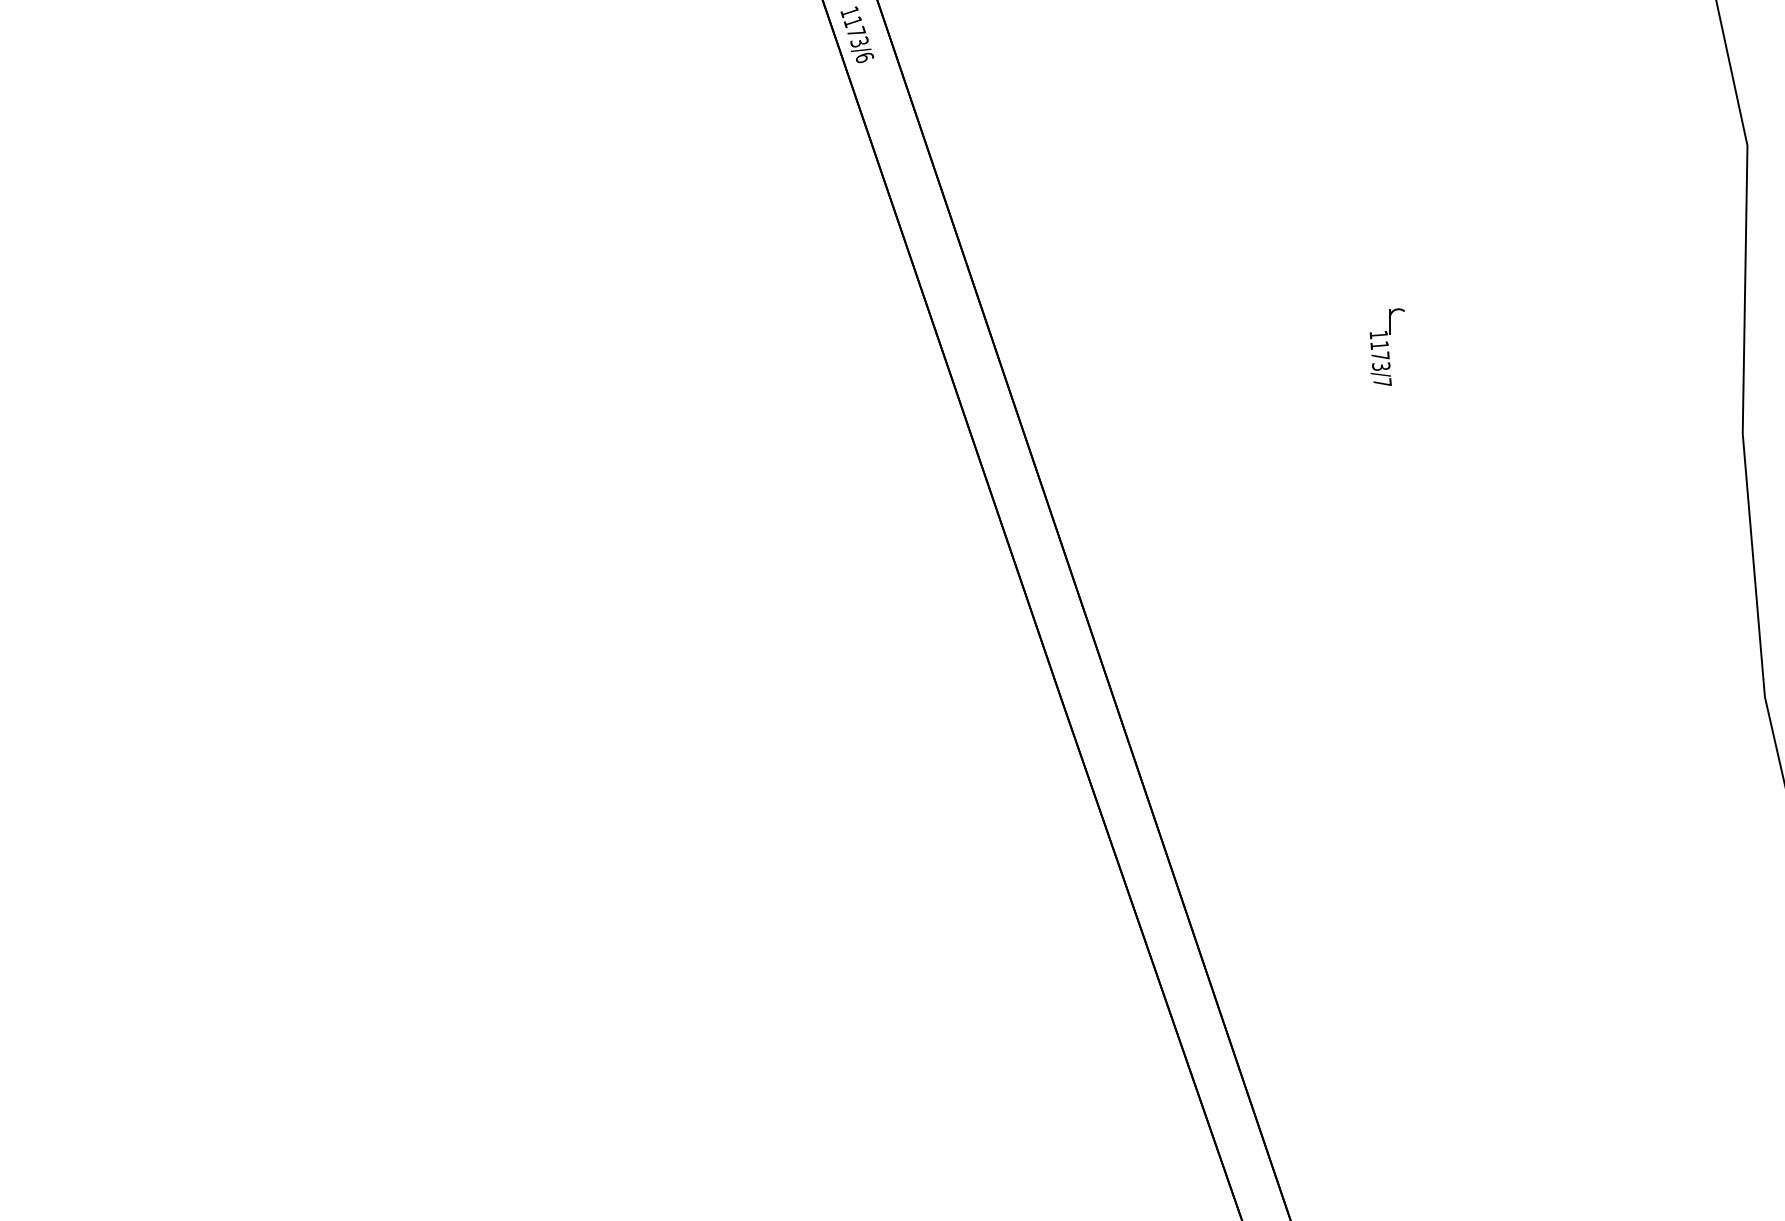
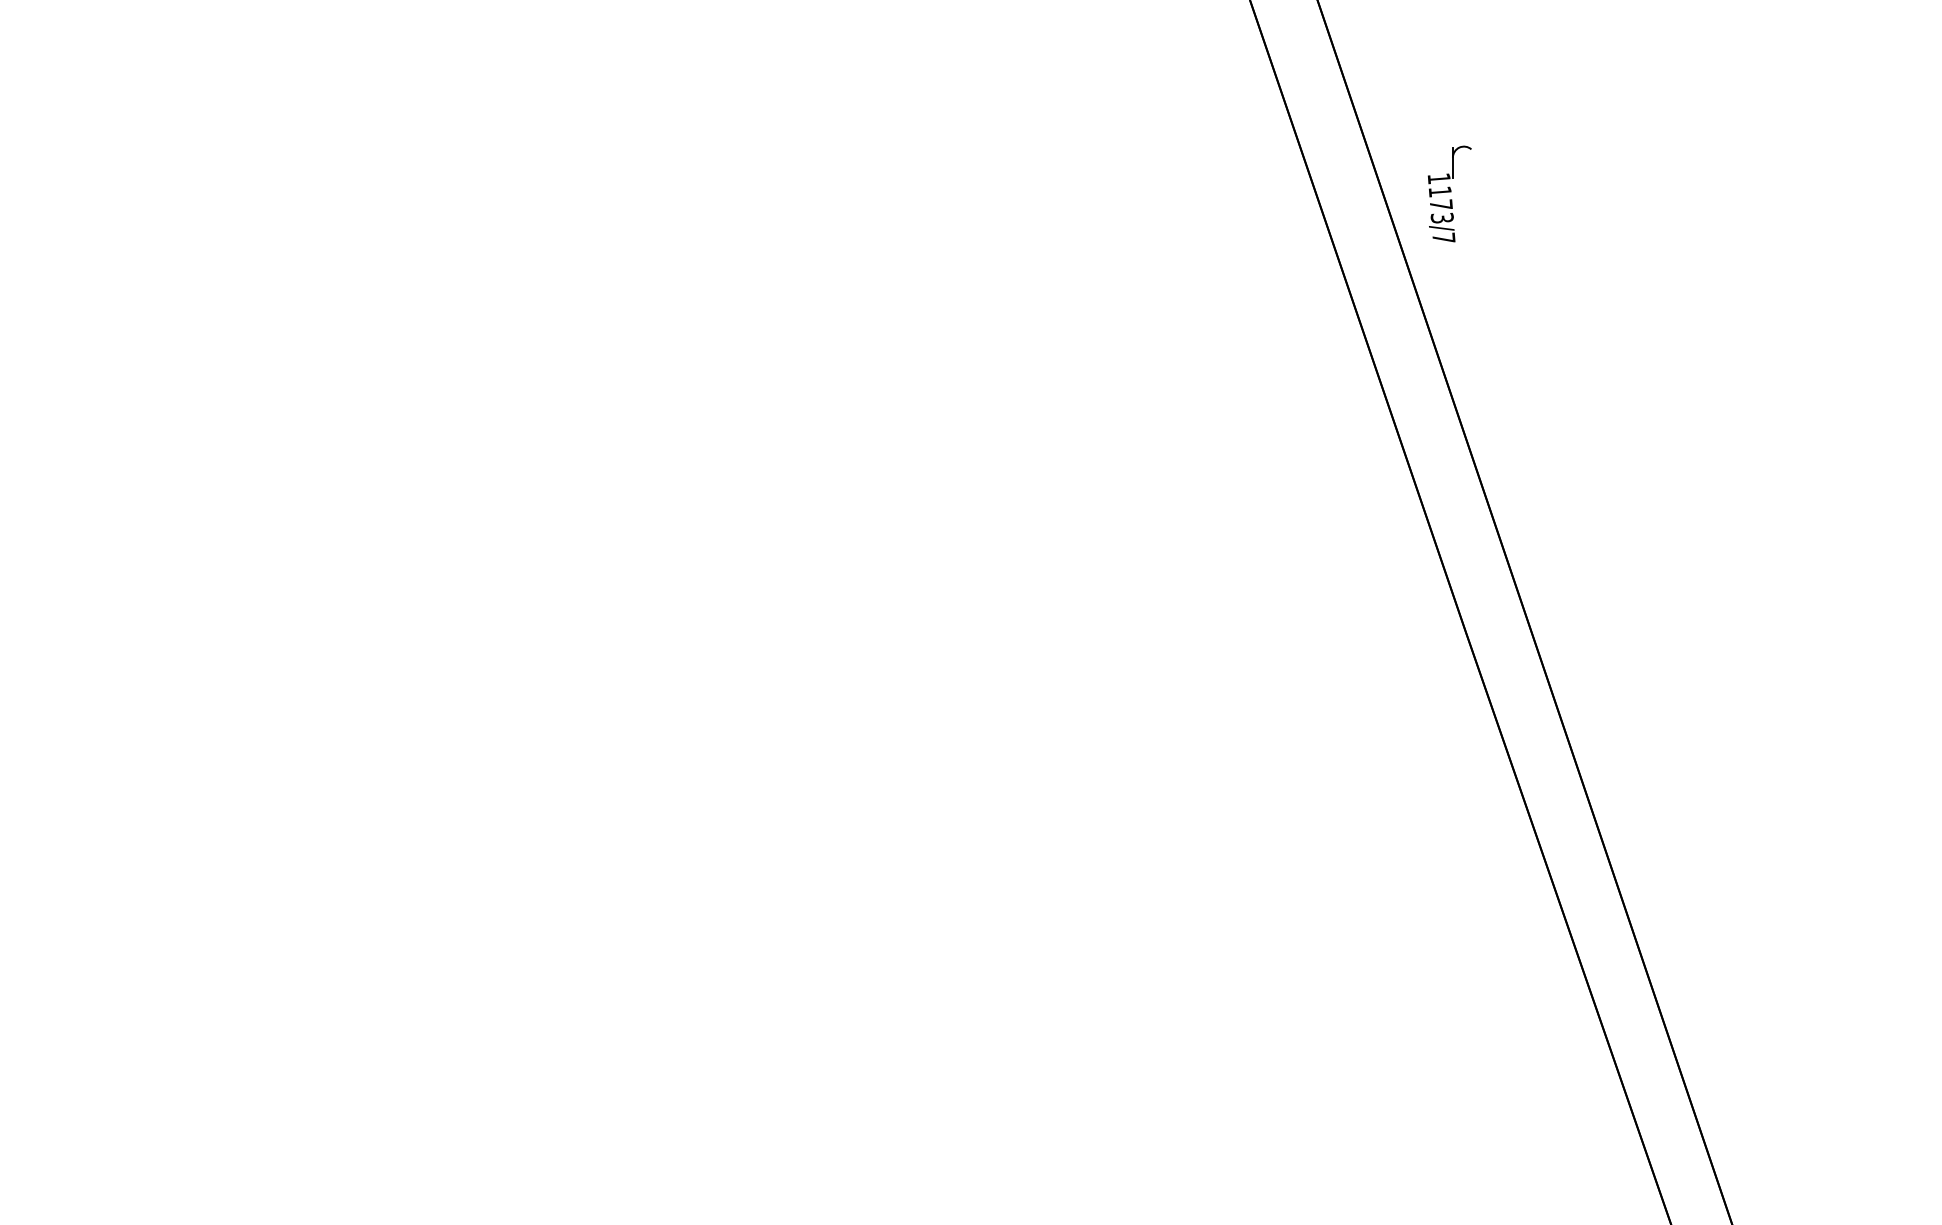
part: (1386, 346) -> (1448, 193), moved

